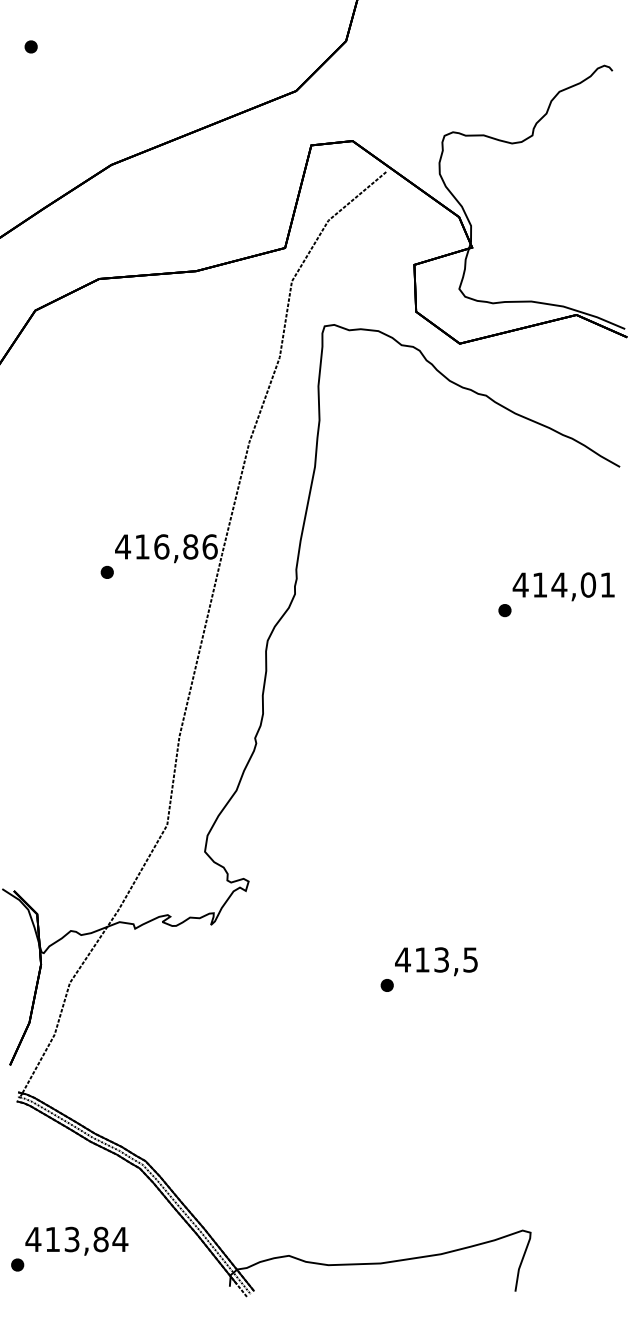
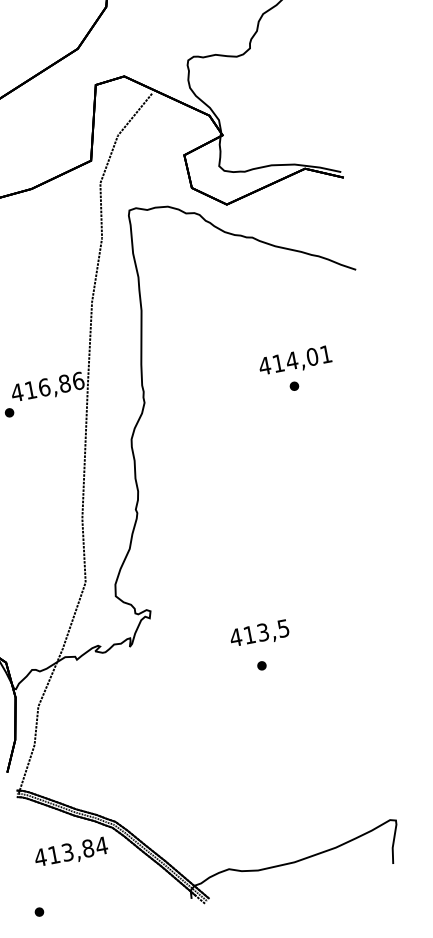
text: (563, 586) -> (295, 361), moved
text: (436, 961) -> (259, 634), moved
text: (76, 1240) -> (70, 852), moved

